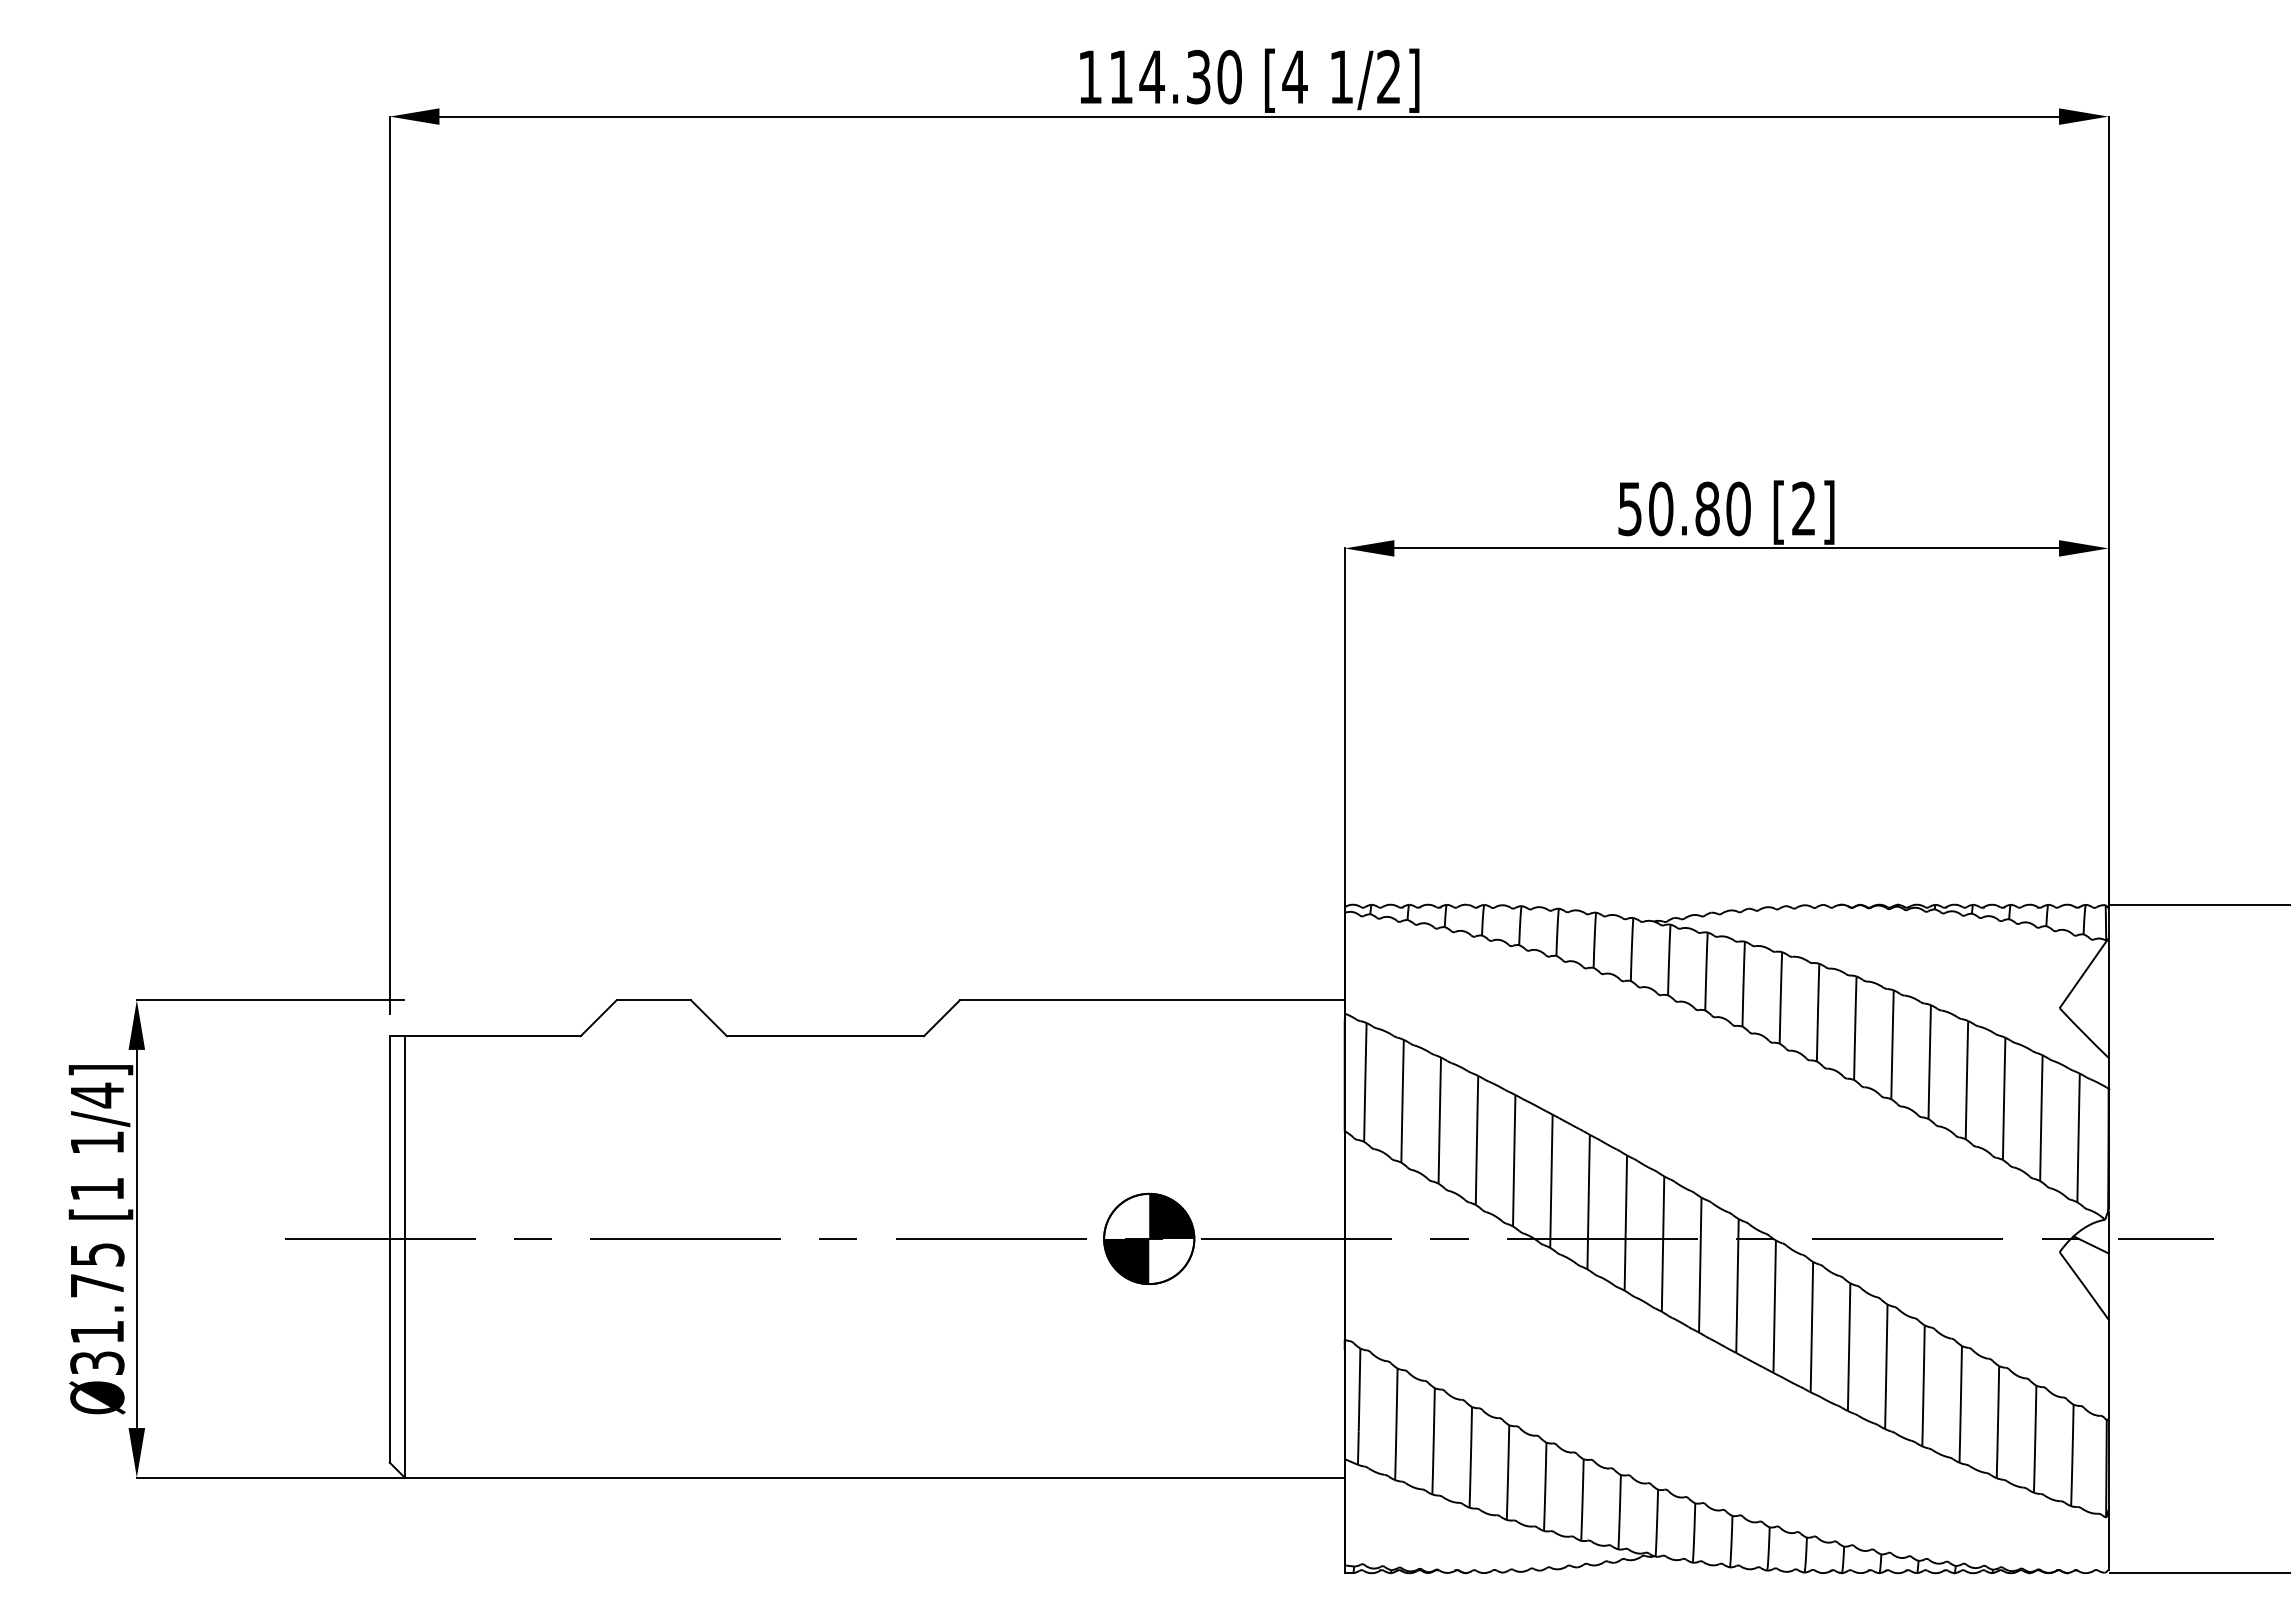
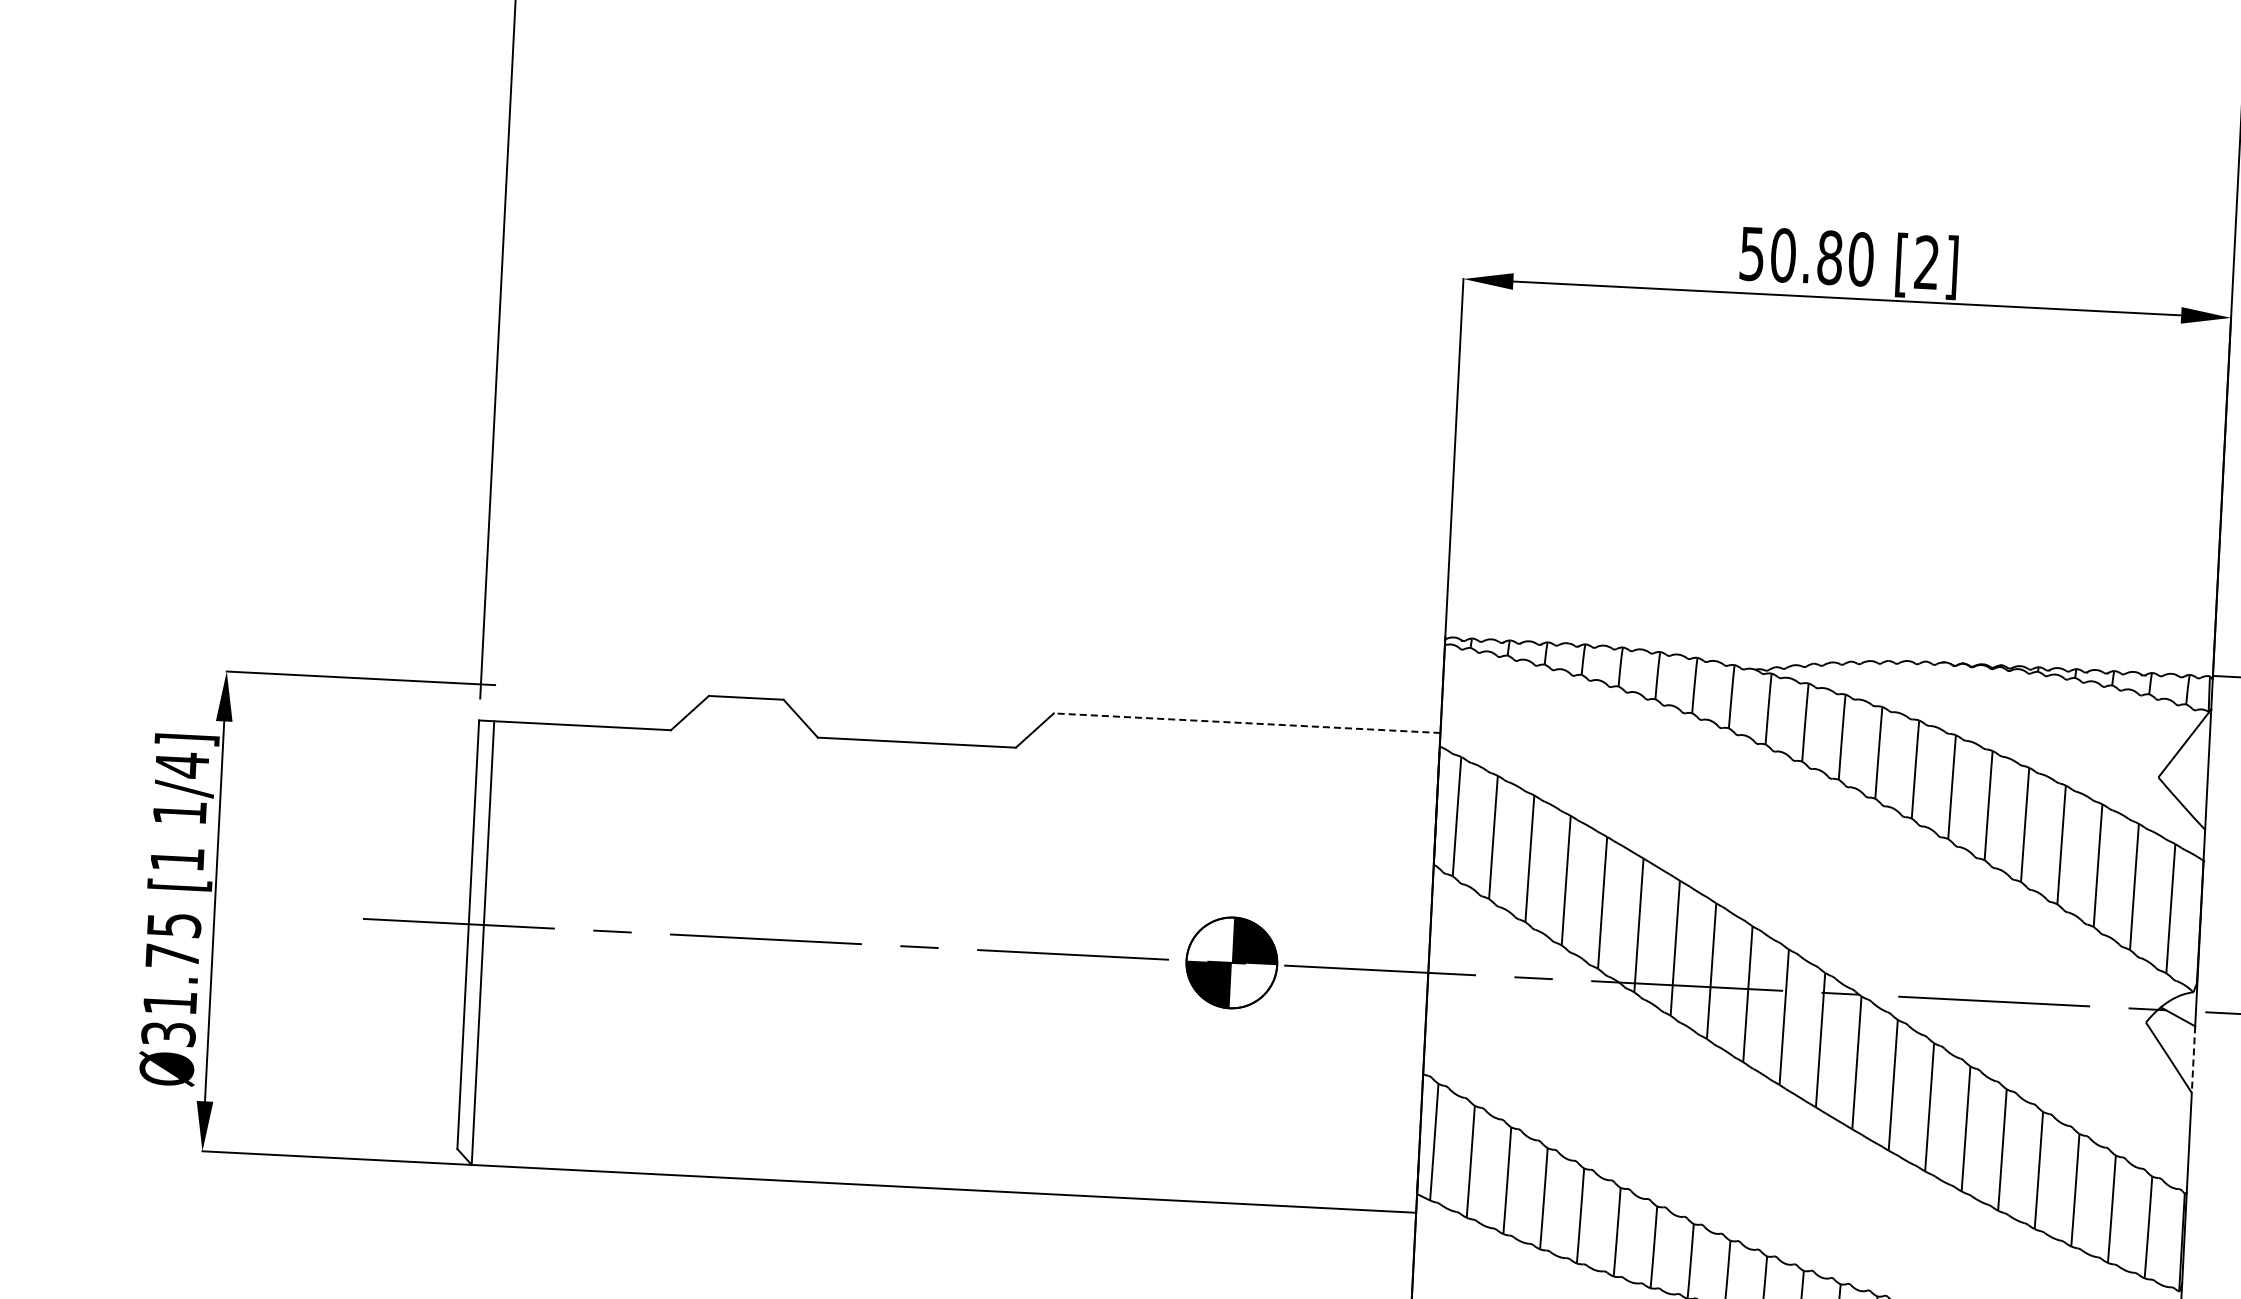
line: (1151, 1000) -> (1246, 723), solid -> dashed
line: (2108, 1287) -> (2193, 1060), solid -> dashed

